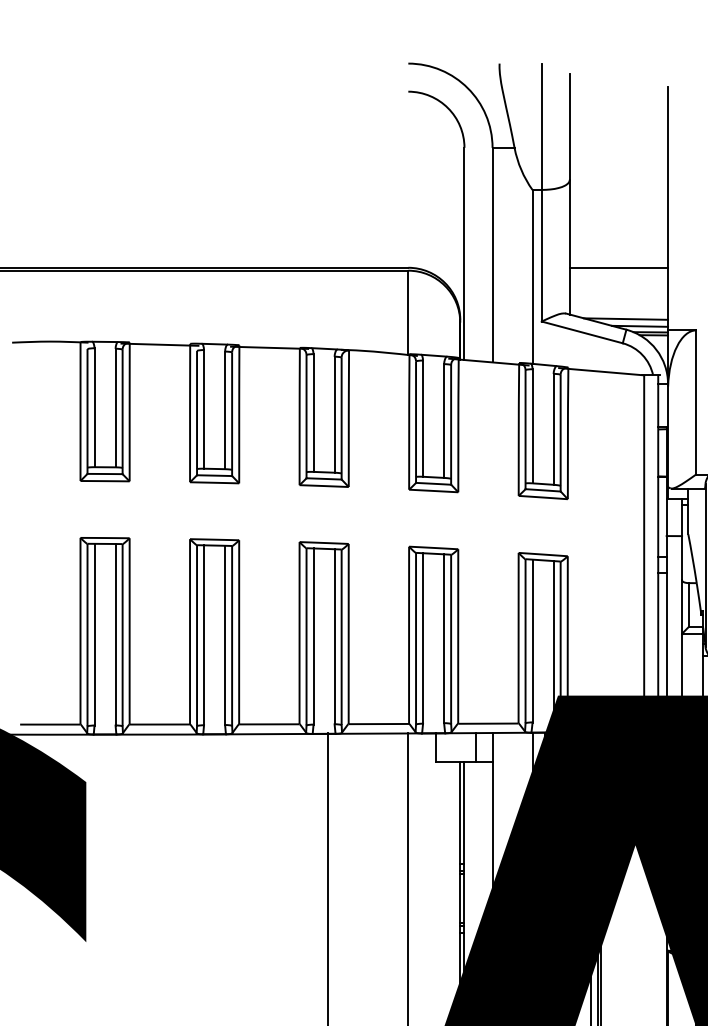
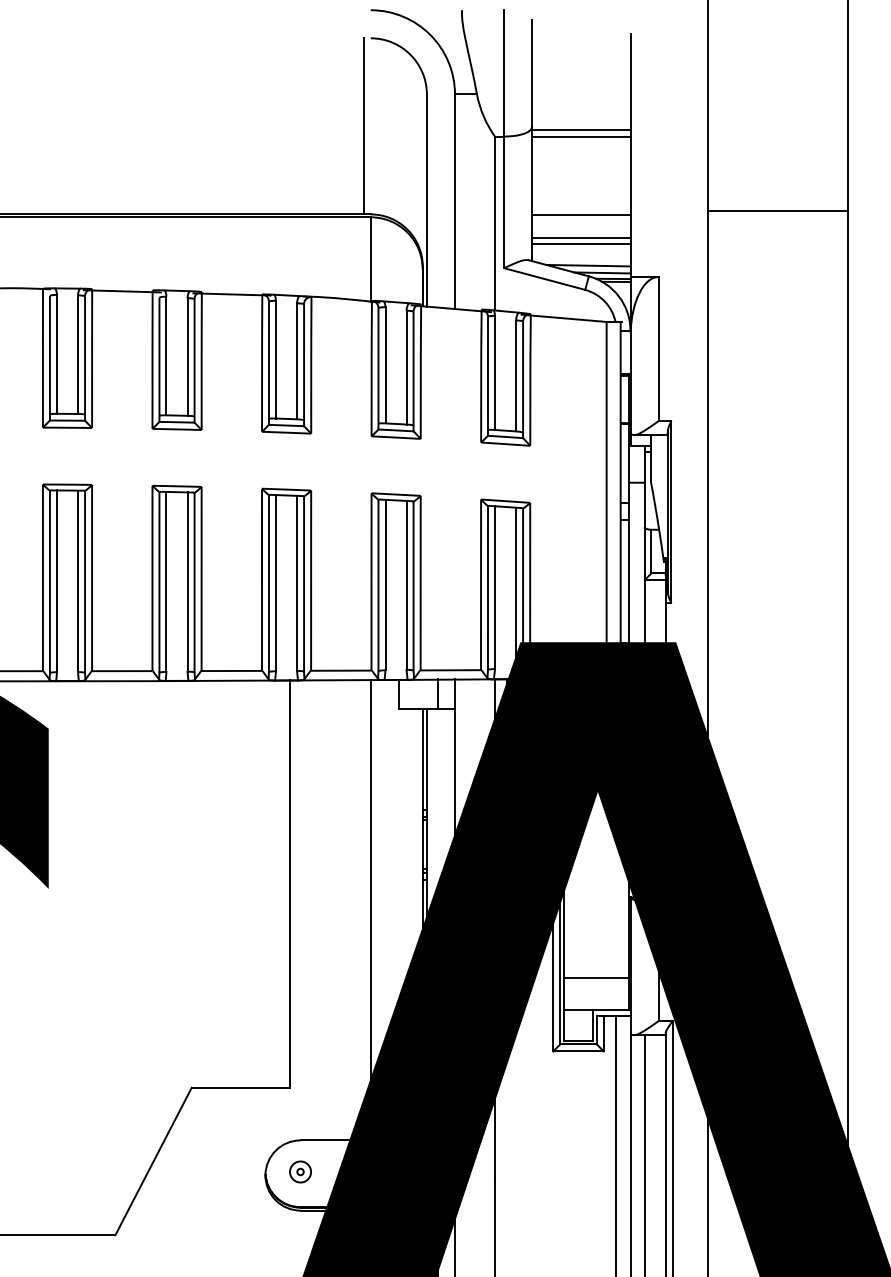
line: (401, 179) -> (363, 126), added
line: (619, 182) -> (581, 129), added
line: (619, 189) -> (581, 136), added
line: (619, 291) -> (581, 238), added
line: (619, 296) -> (581, 243), added

